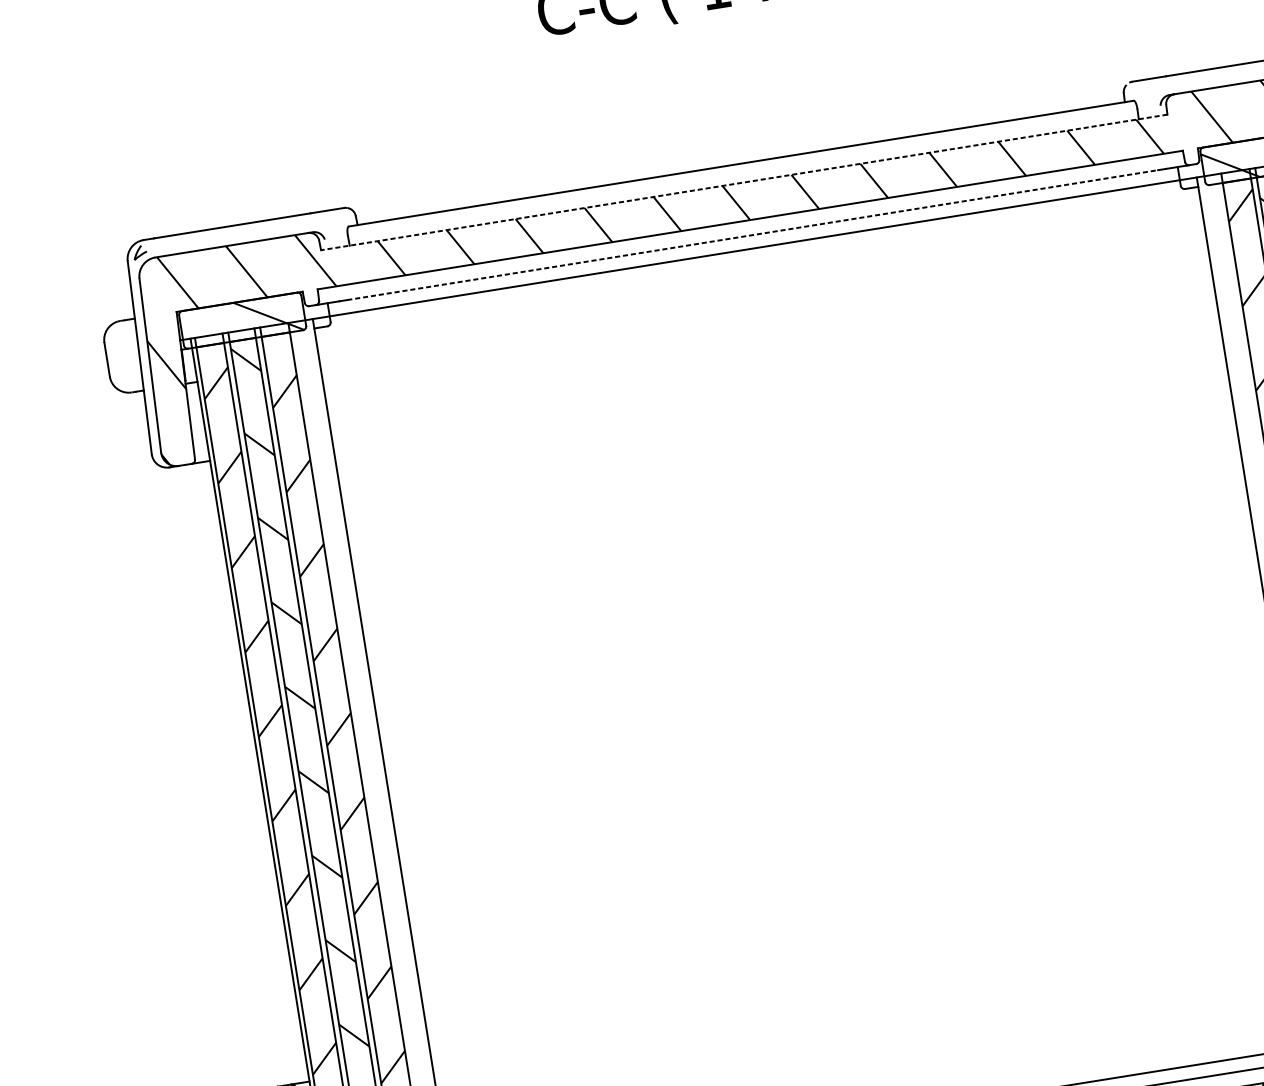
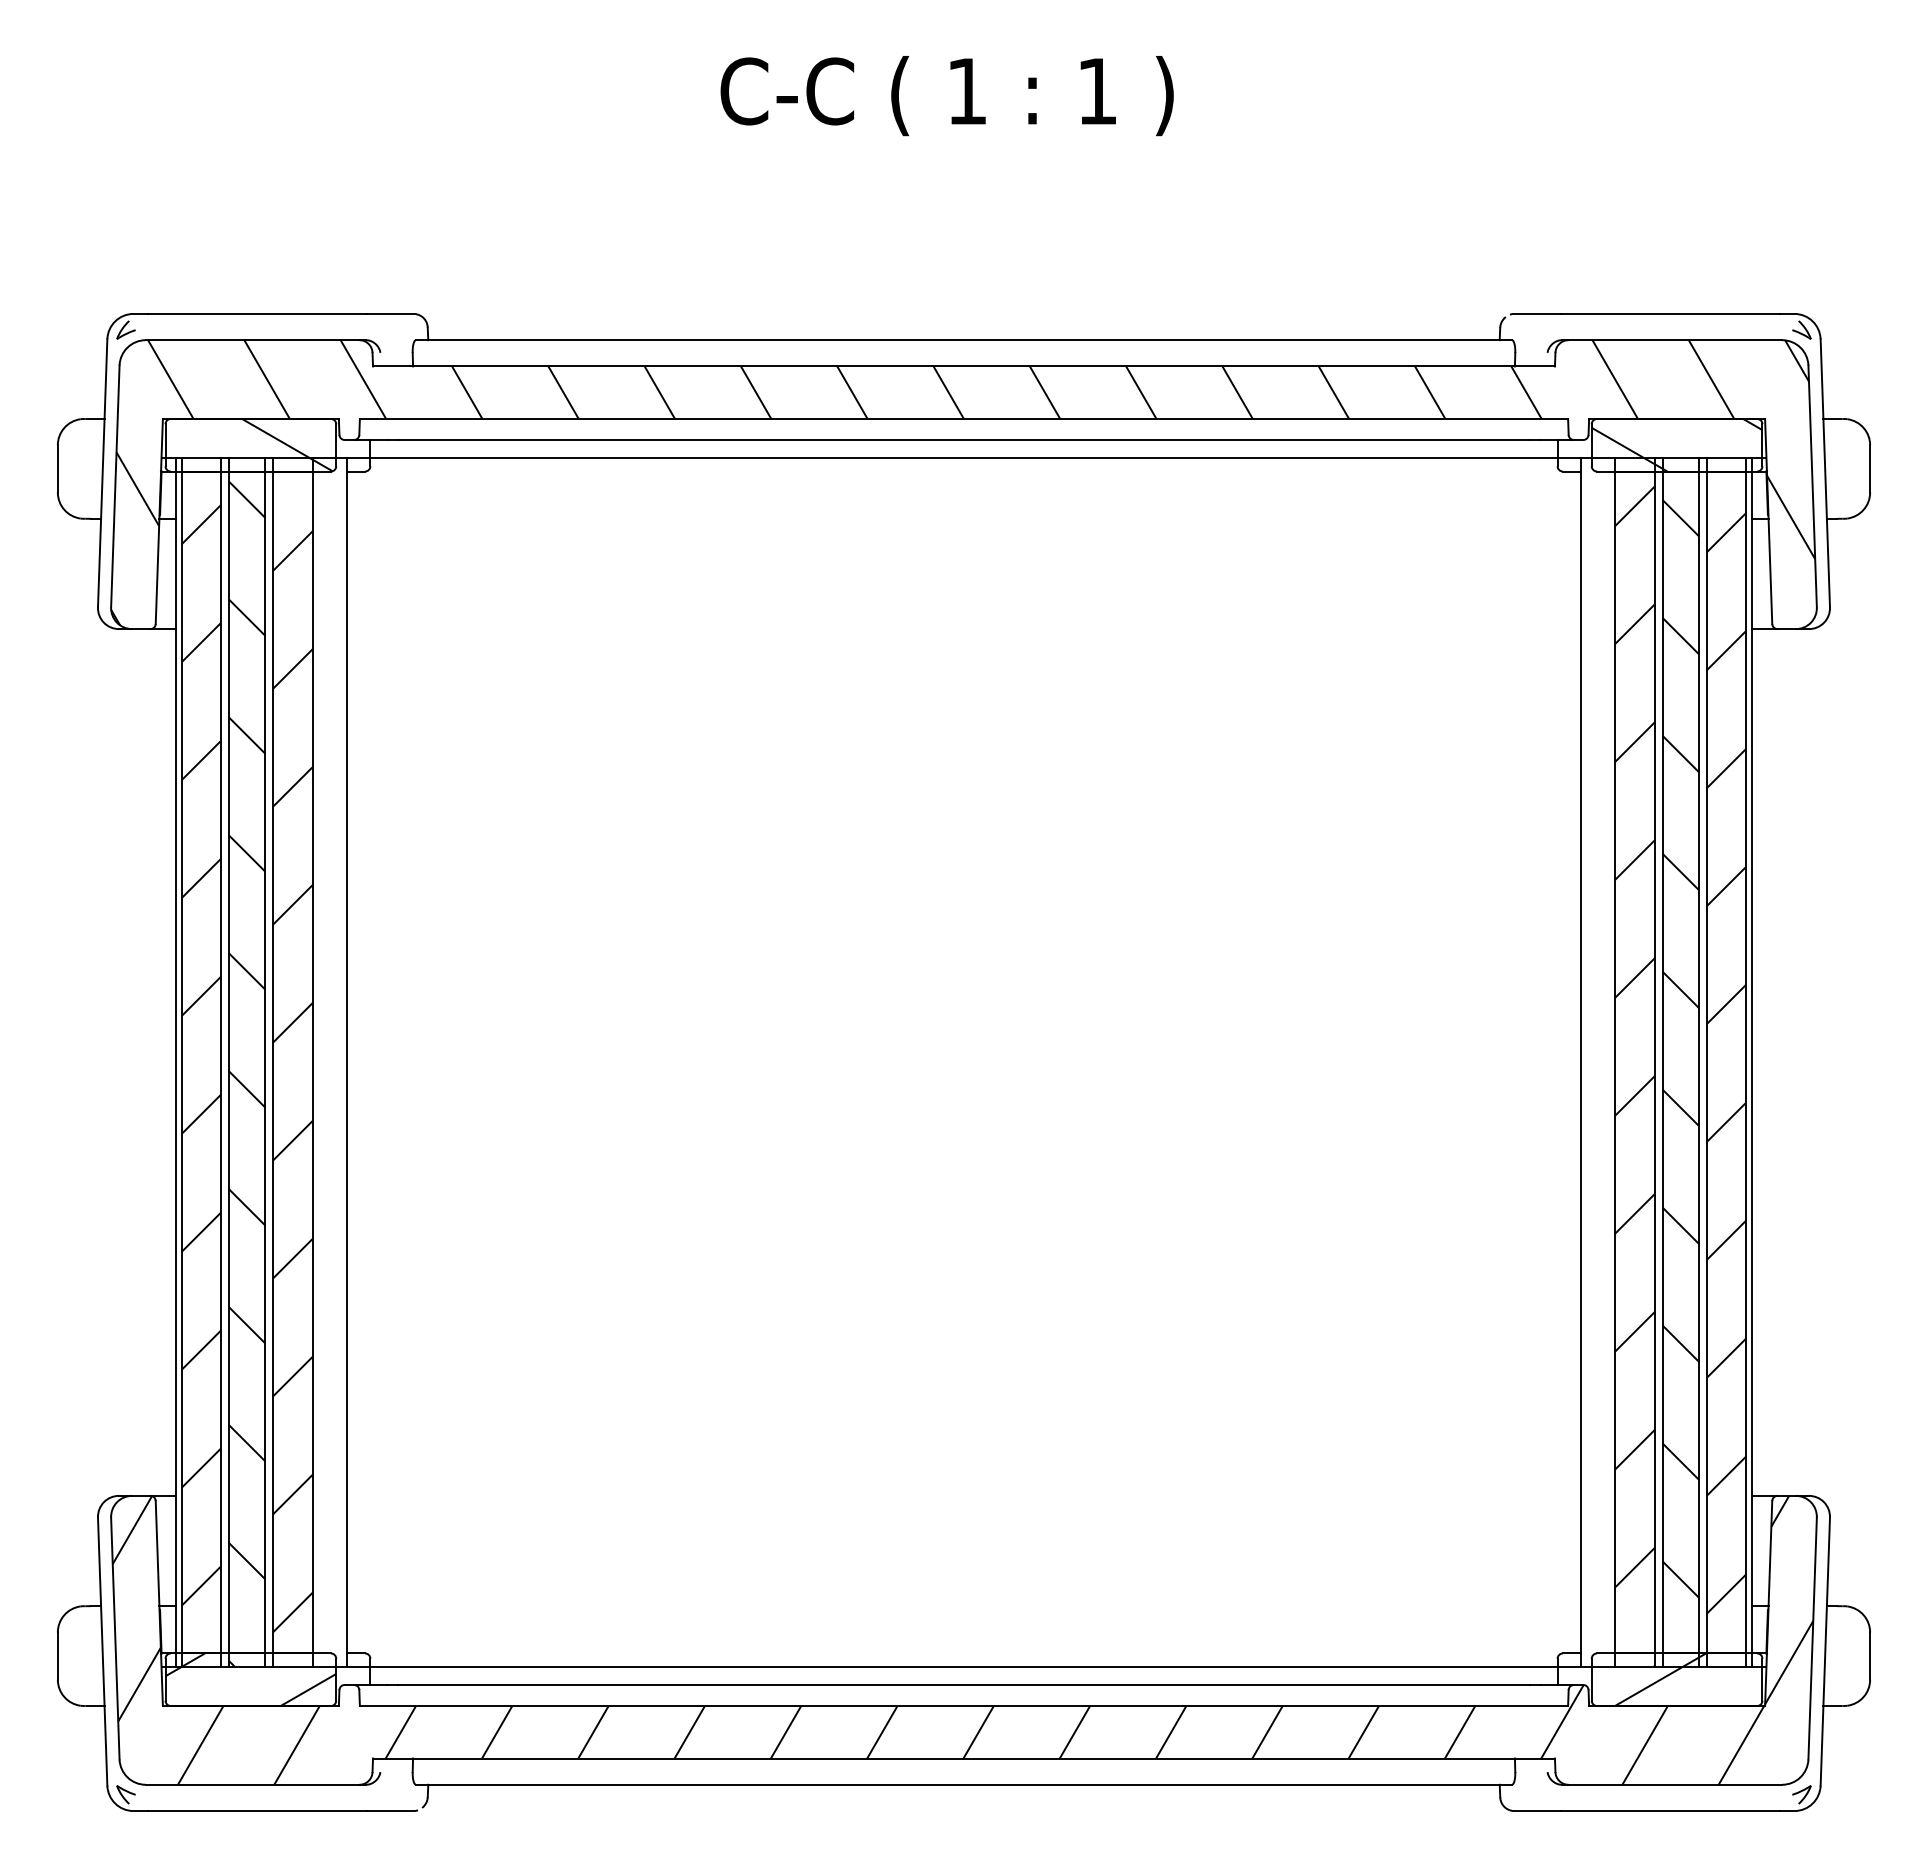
line: (744, 182) -> (964, 366), dashed -> solid
line: (753, 235) -> (964, 440), dashed -> solid

